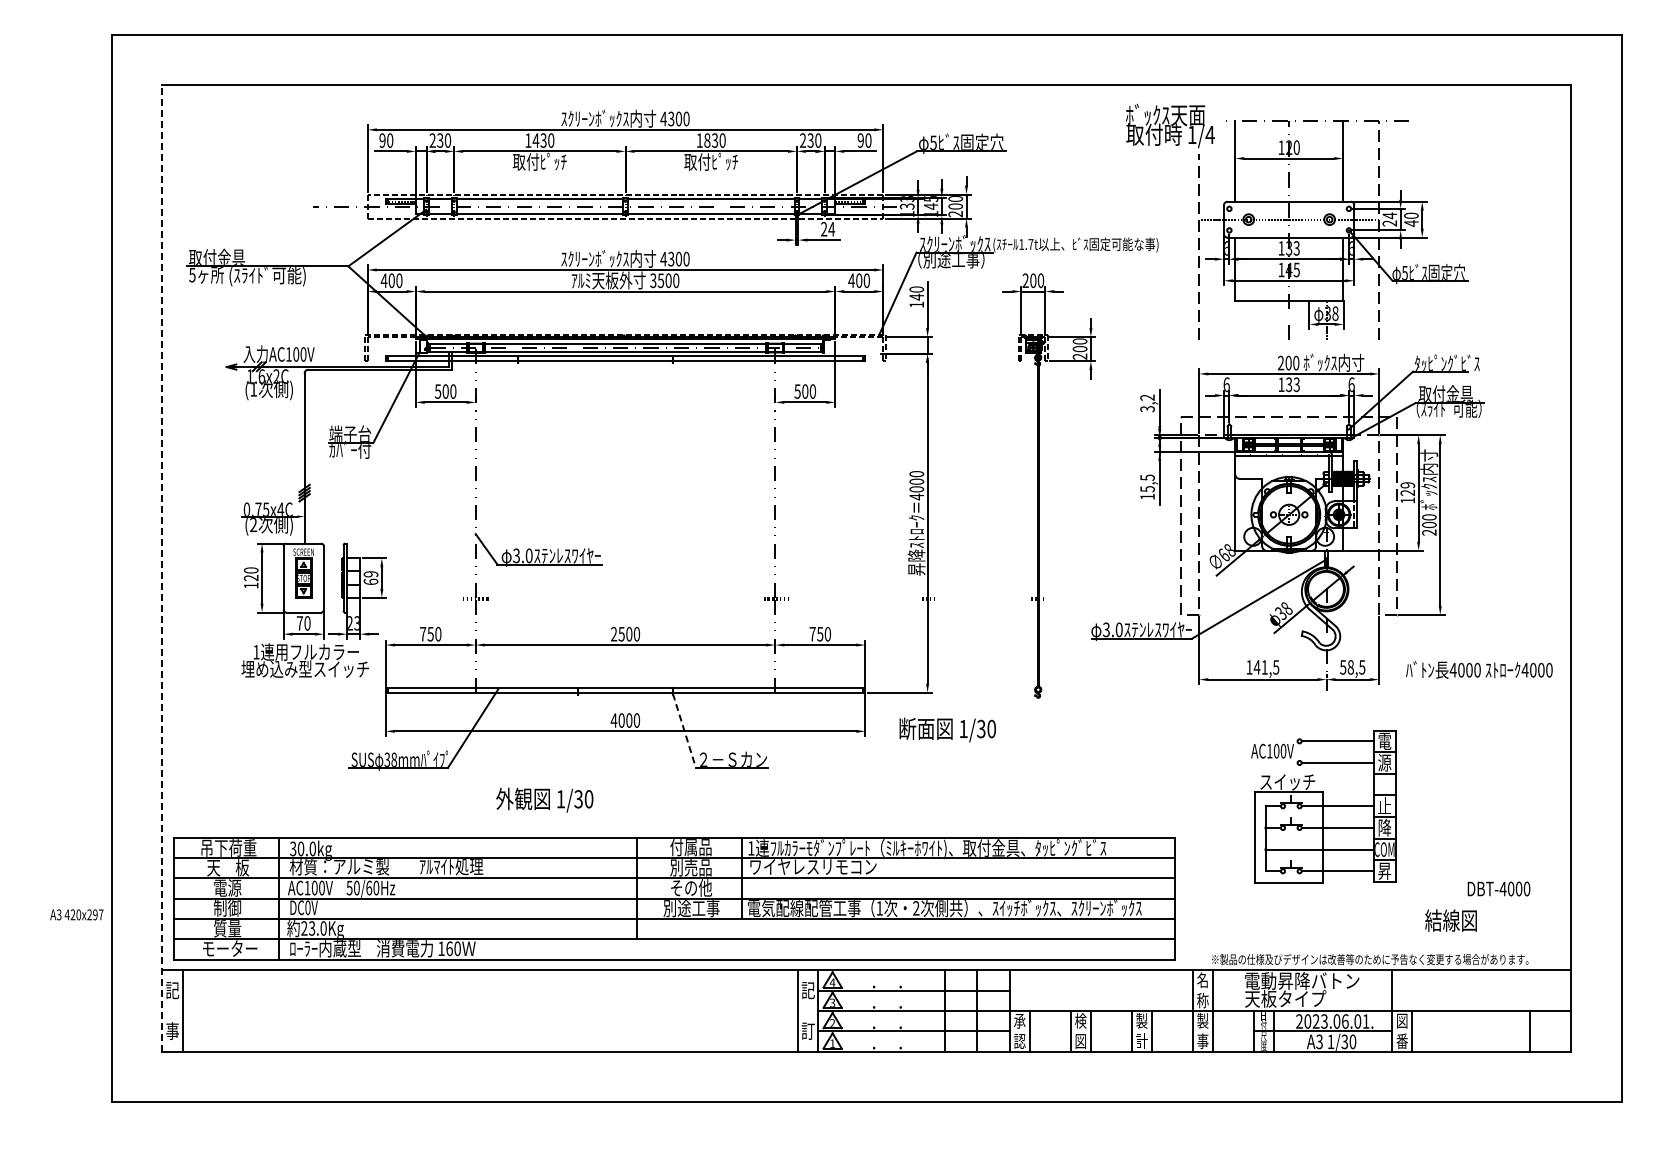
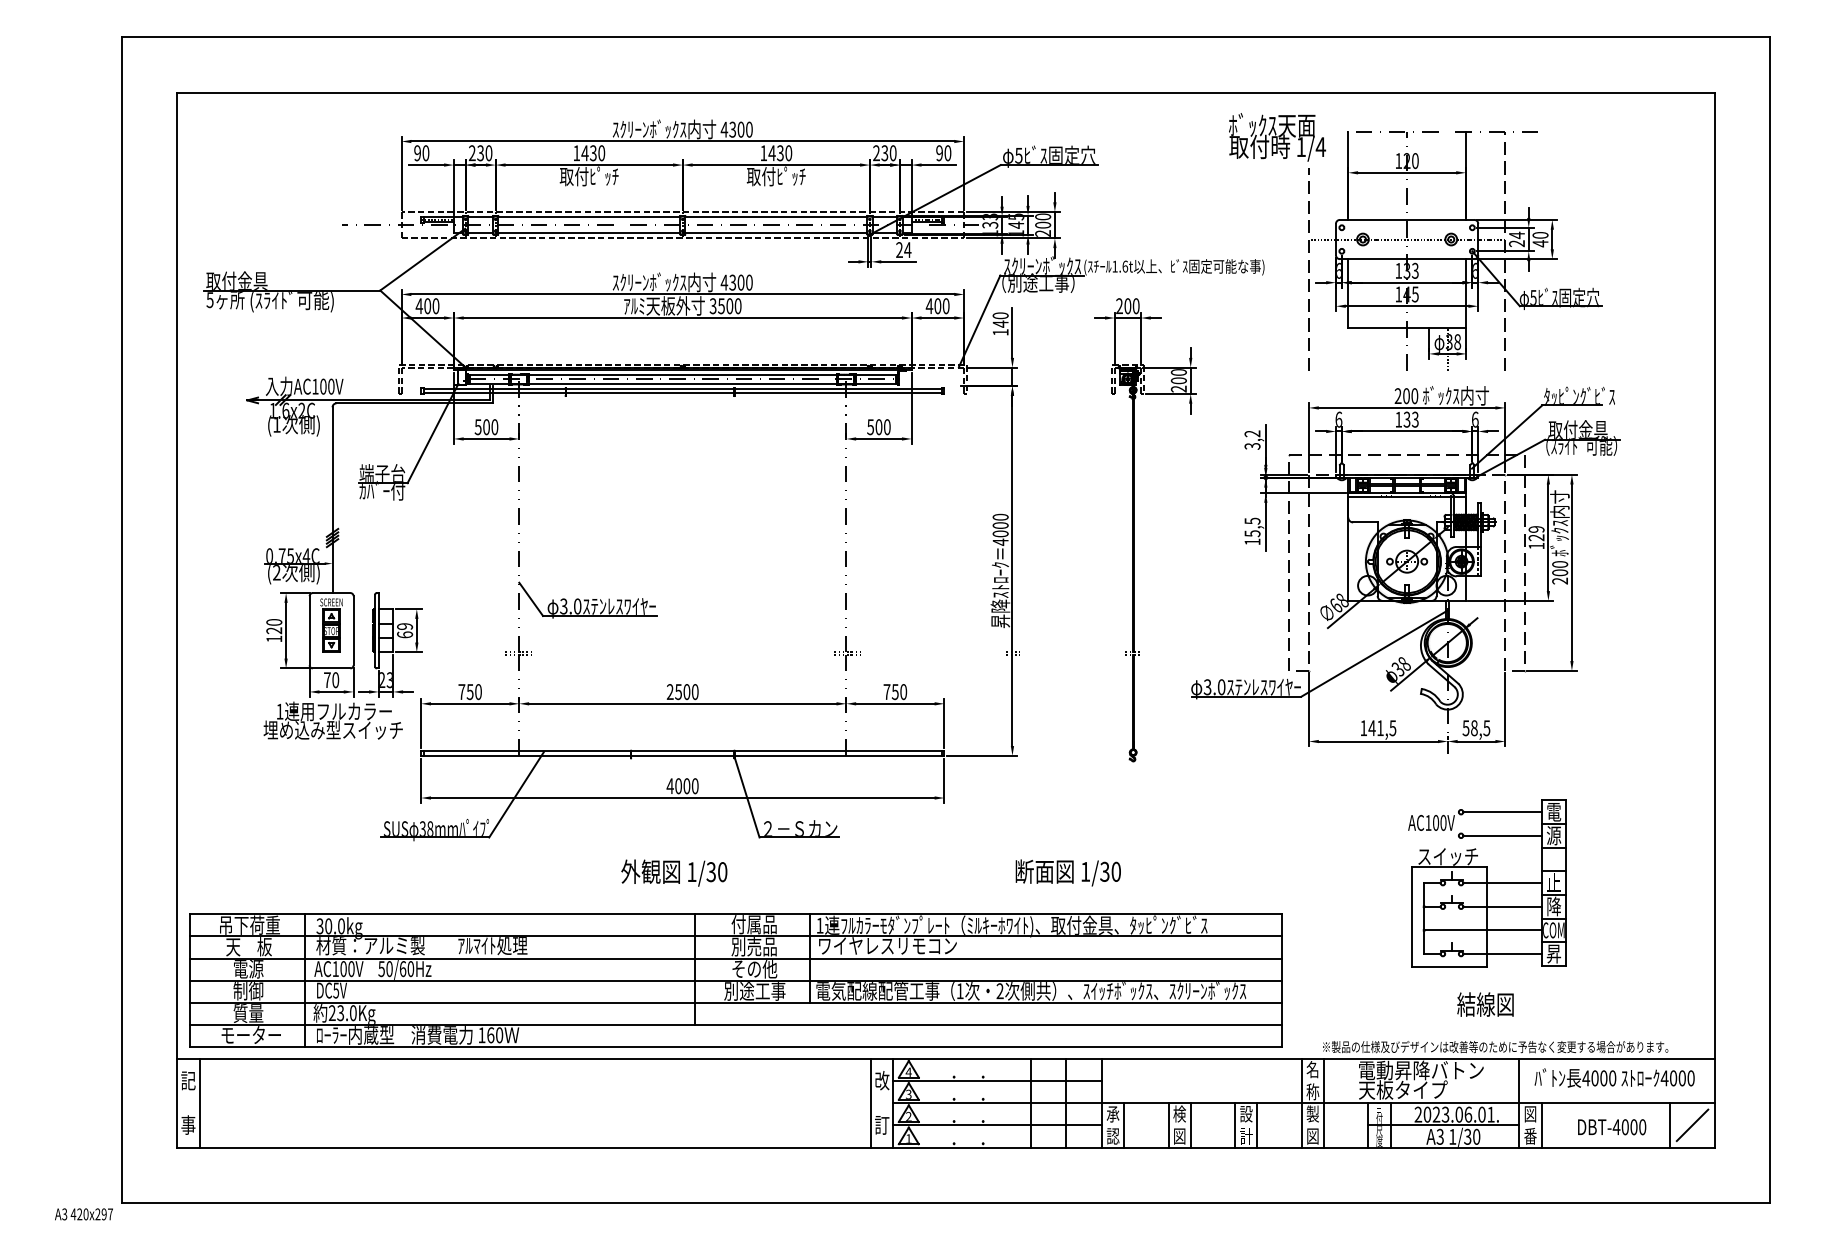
text: (707, 140) -> (772, 153), 1830 -> 1430
text: (1030, 244) -> (1124, 266), 1.7t -> 1.6t
line: (162, 568) -> (177, 620), dashed -> solid
text: (1479, 669) -> (1614, 1077), moved
text: (947, 729) -> (1068, 872), moved
line: (684, 730) -> (747, 797), dashed -> solid
text: (544, 799) -> (674, 872), moved
part: (1323, 806) -> (1487, 883), moved
text: (1498, 888) -> (1611, 1126), moved
text: (307, 907) -> (335, 990), DC0V -> DC5V
text: (76, 914) -> (83, 1213), moved
text: (1450, 920) -> (1484, 1004), moved
text: (807, 990) -> (881, 1080), 記 -> 改
text: (1141, 1020) -> (1245, 1113), 製 -> 設
line: (1550, 1030) -> (1692, 1124), added
text: (1202, 1041) -> (1312, 1136), 事 -> 図

